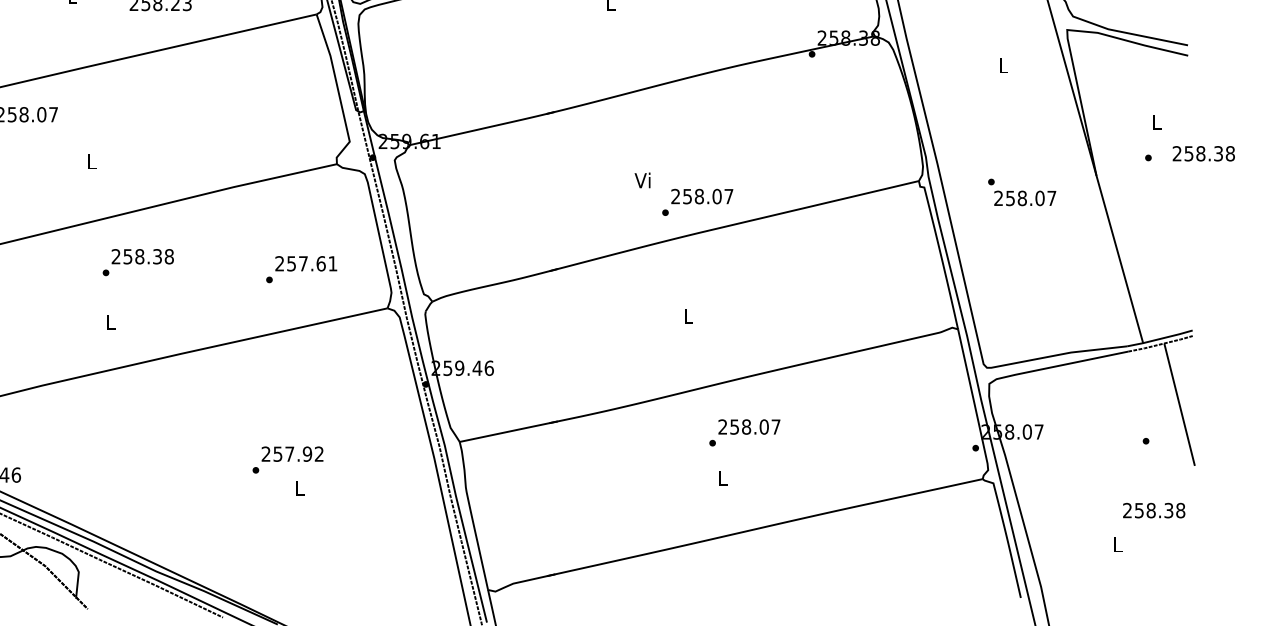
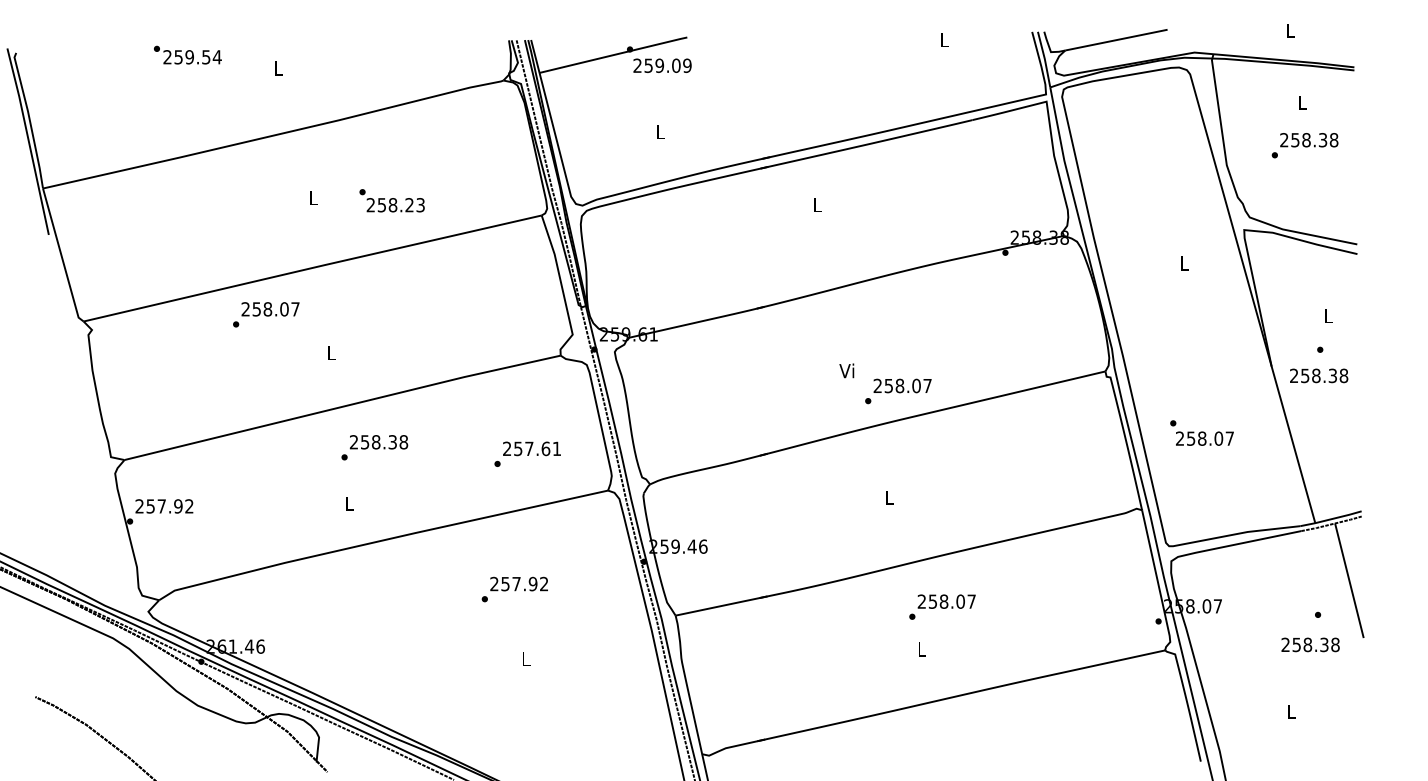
text: (1204, 153) -> (1319, 375), moved
text: (1021, 191) -> (1201, 432), moved
text: (287, 459) -> (514, 589), moved
text: (1154, 510) -> (1310, 644), moved

